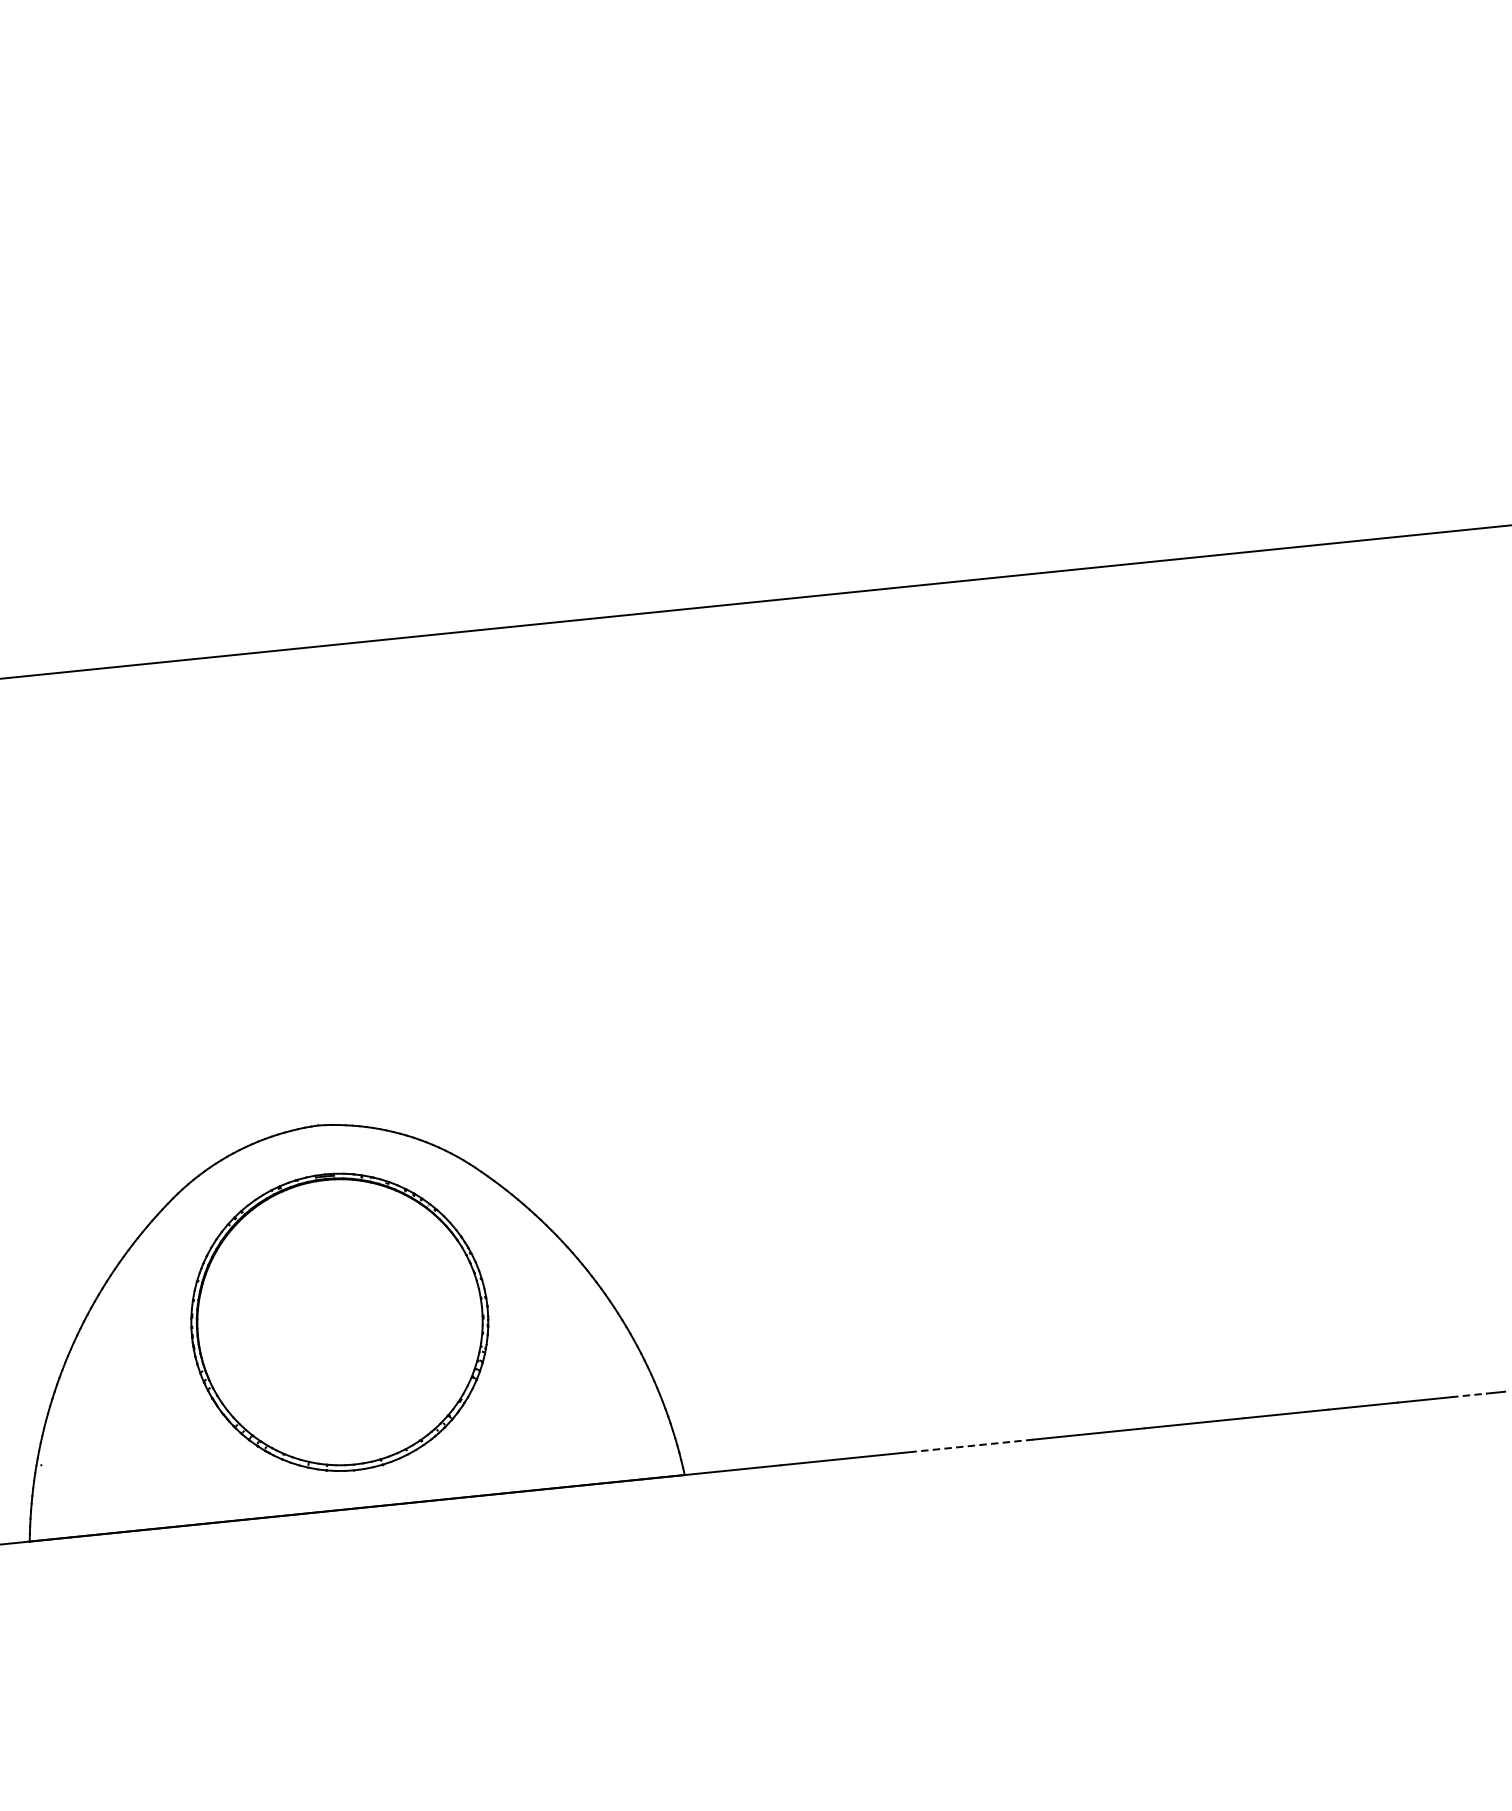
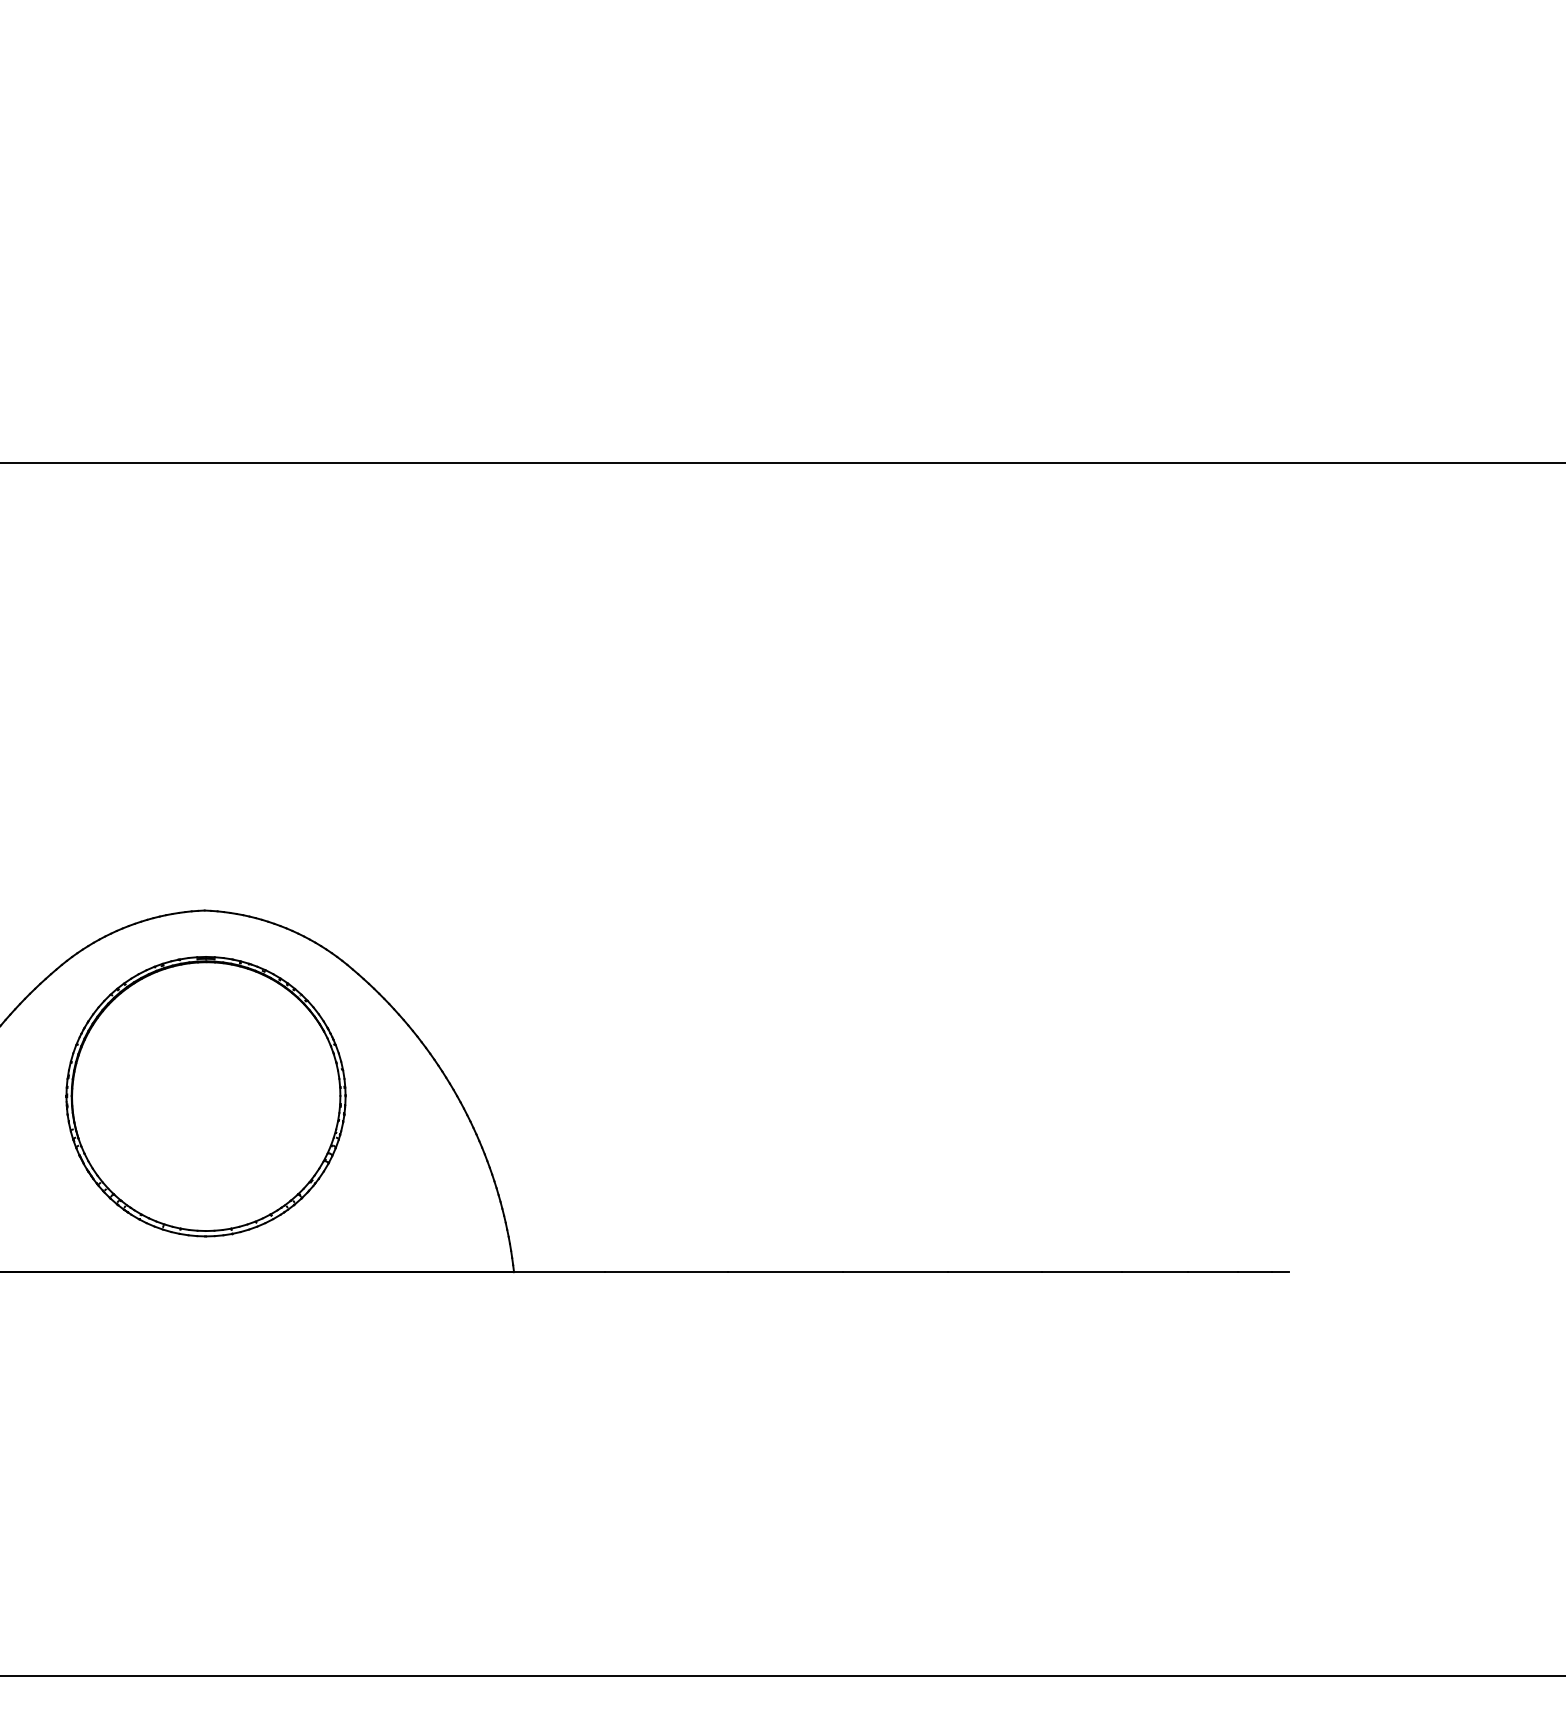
line: (1468, 1395) -> (1254, 1272), dashed -> solid
line: (972, 1446) -> (785, 1272), dashed -> solid

